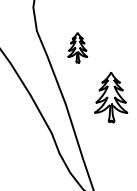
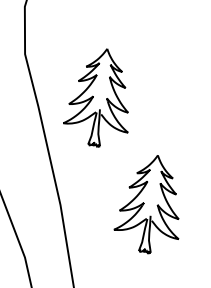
part: (77, 47) -> (99, 97), size x1.67

